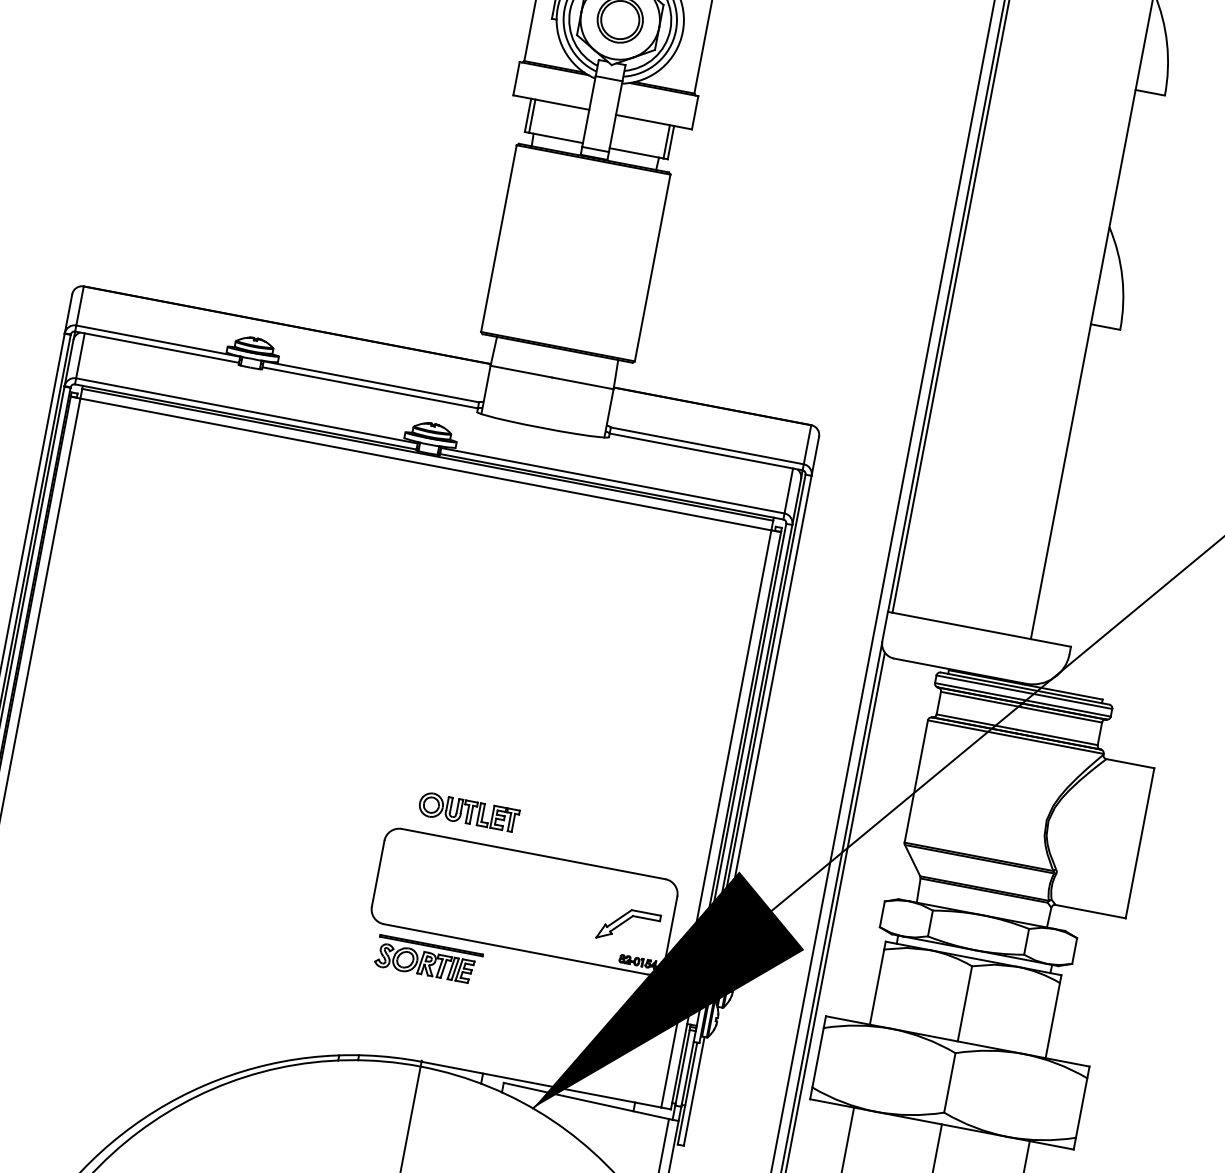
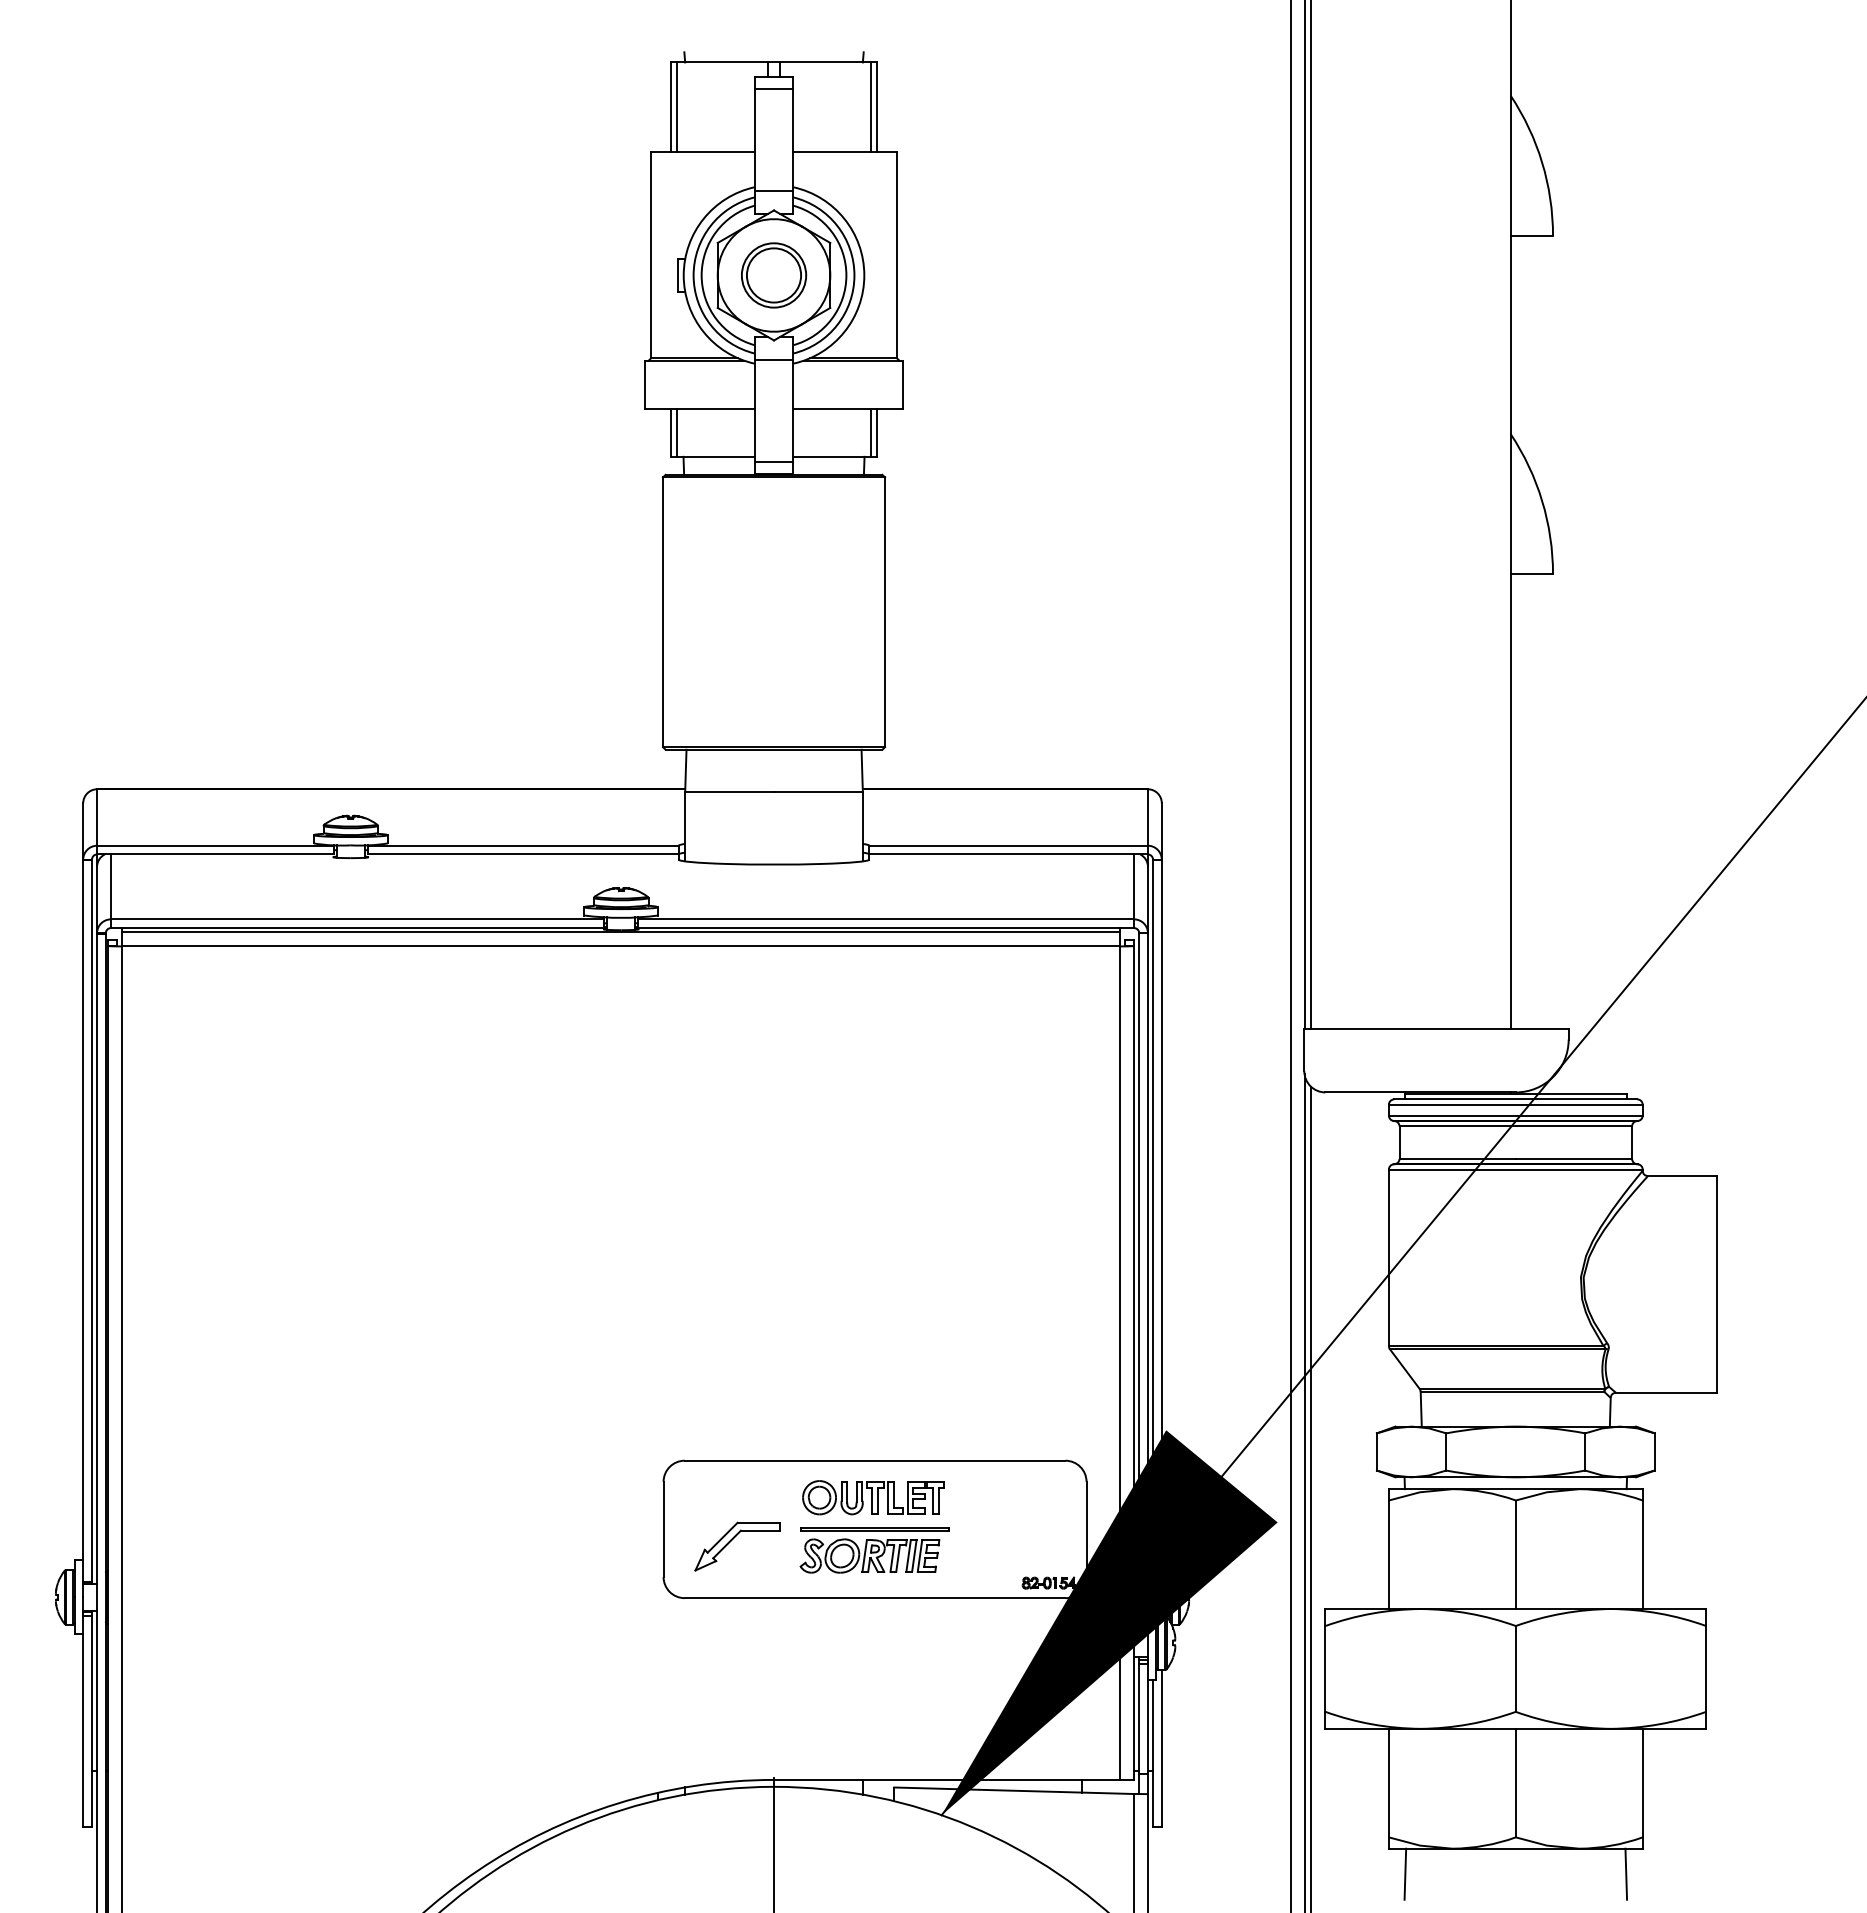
part: (468, 812) -> (873, 1497), moved
part: (625, 921) -> (732, 1540), moved
part: (428, 960) -> (874, 1550), moved

